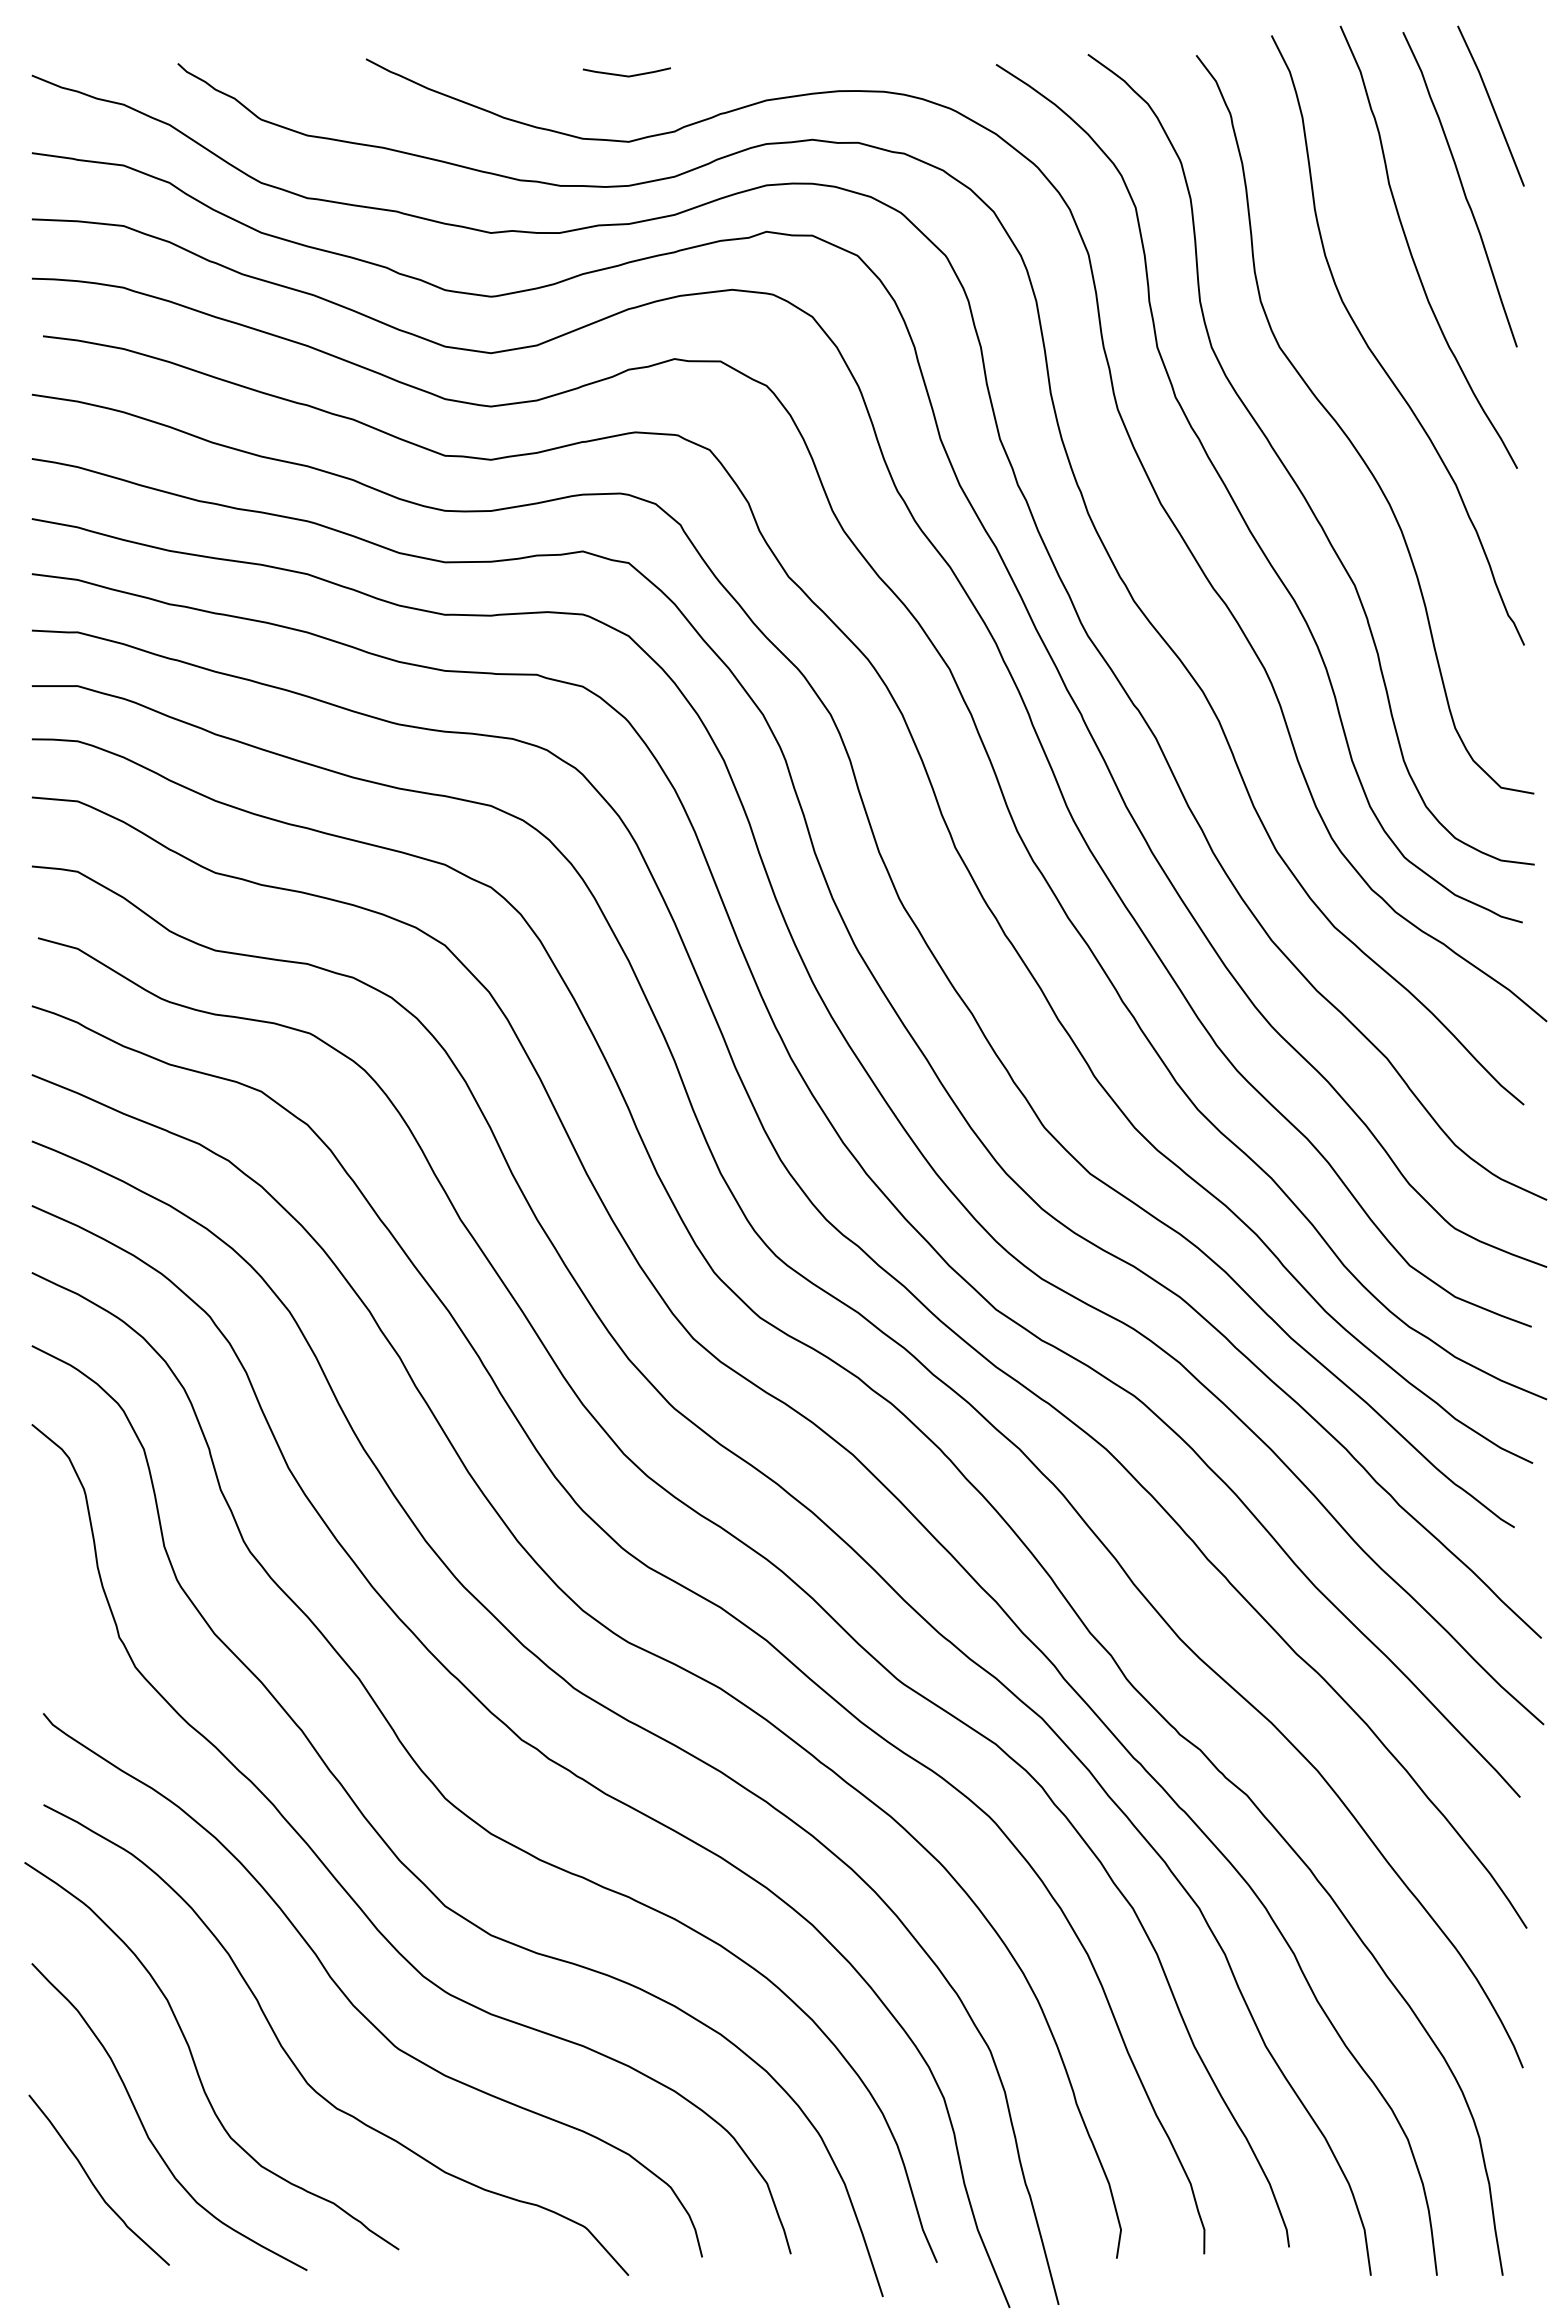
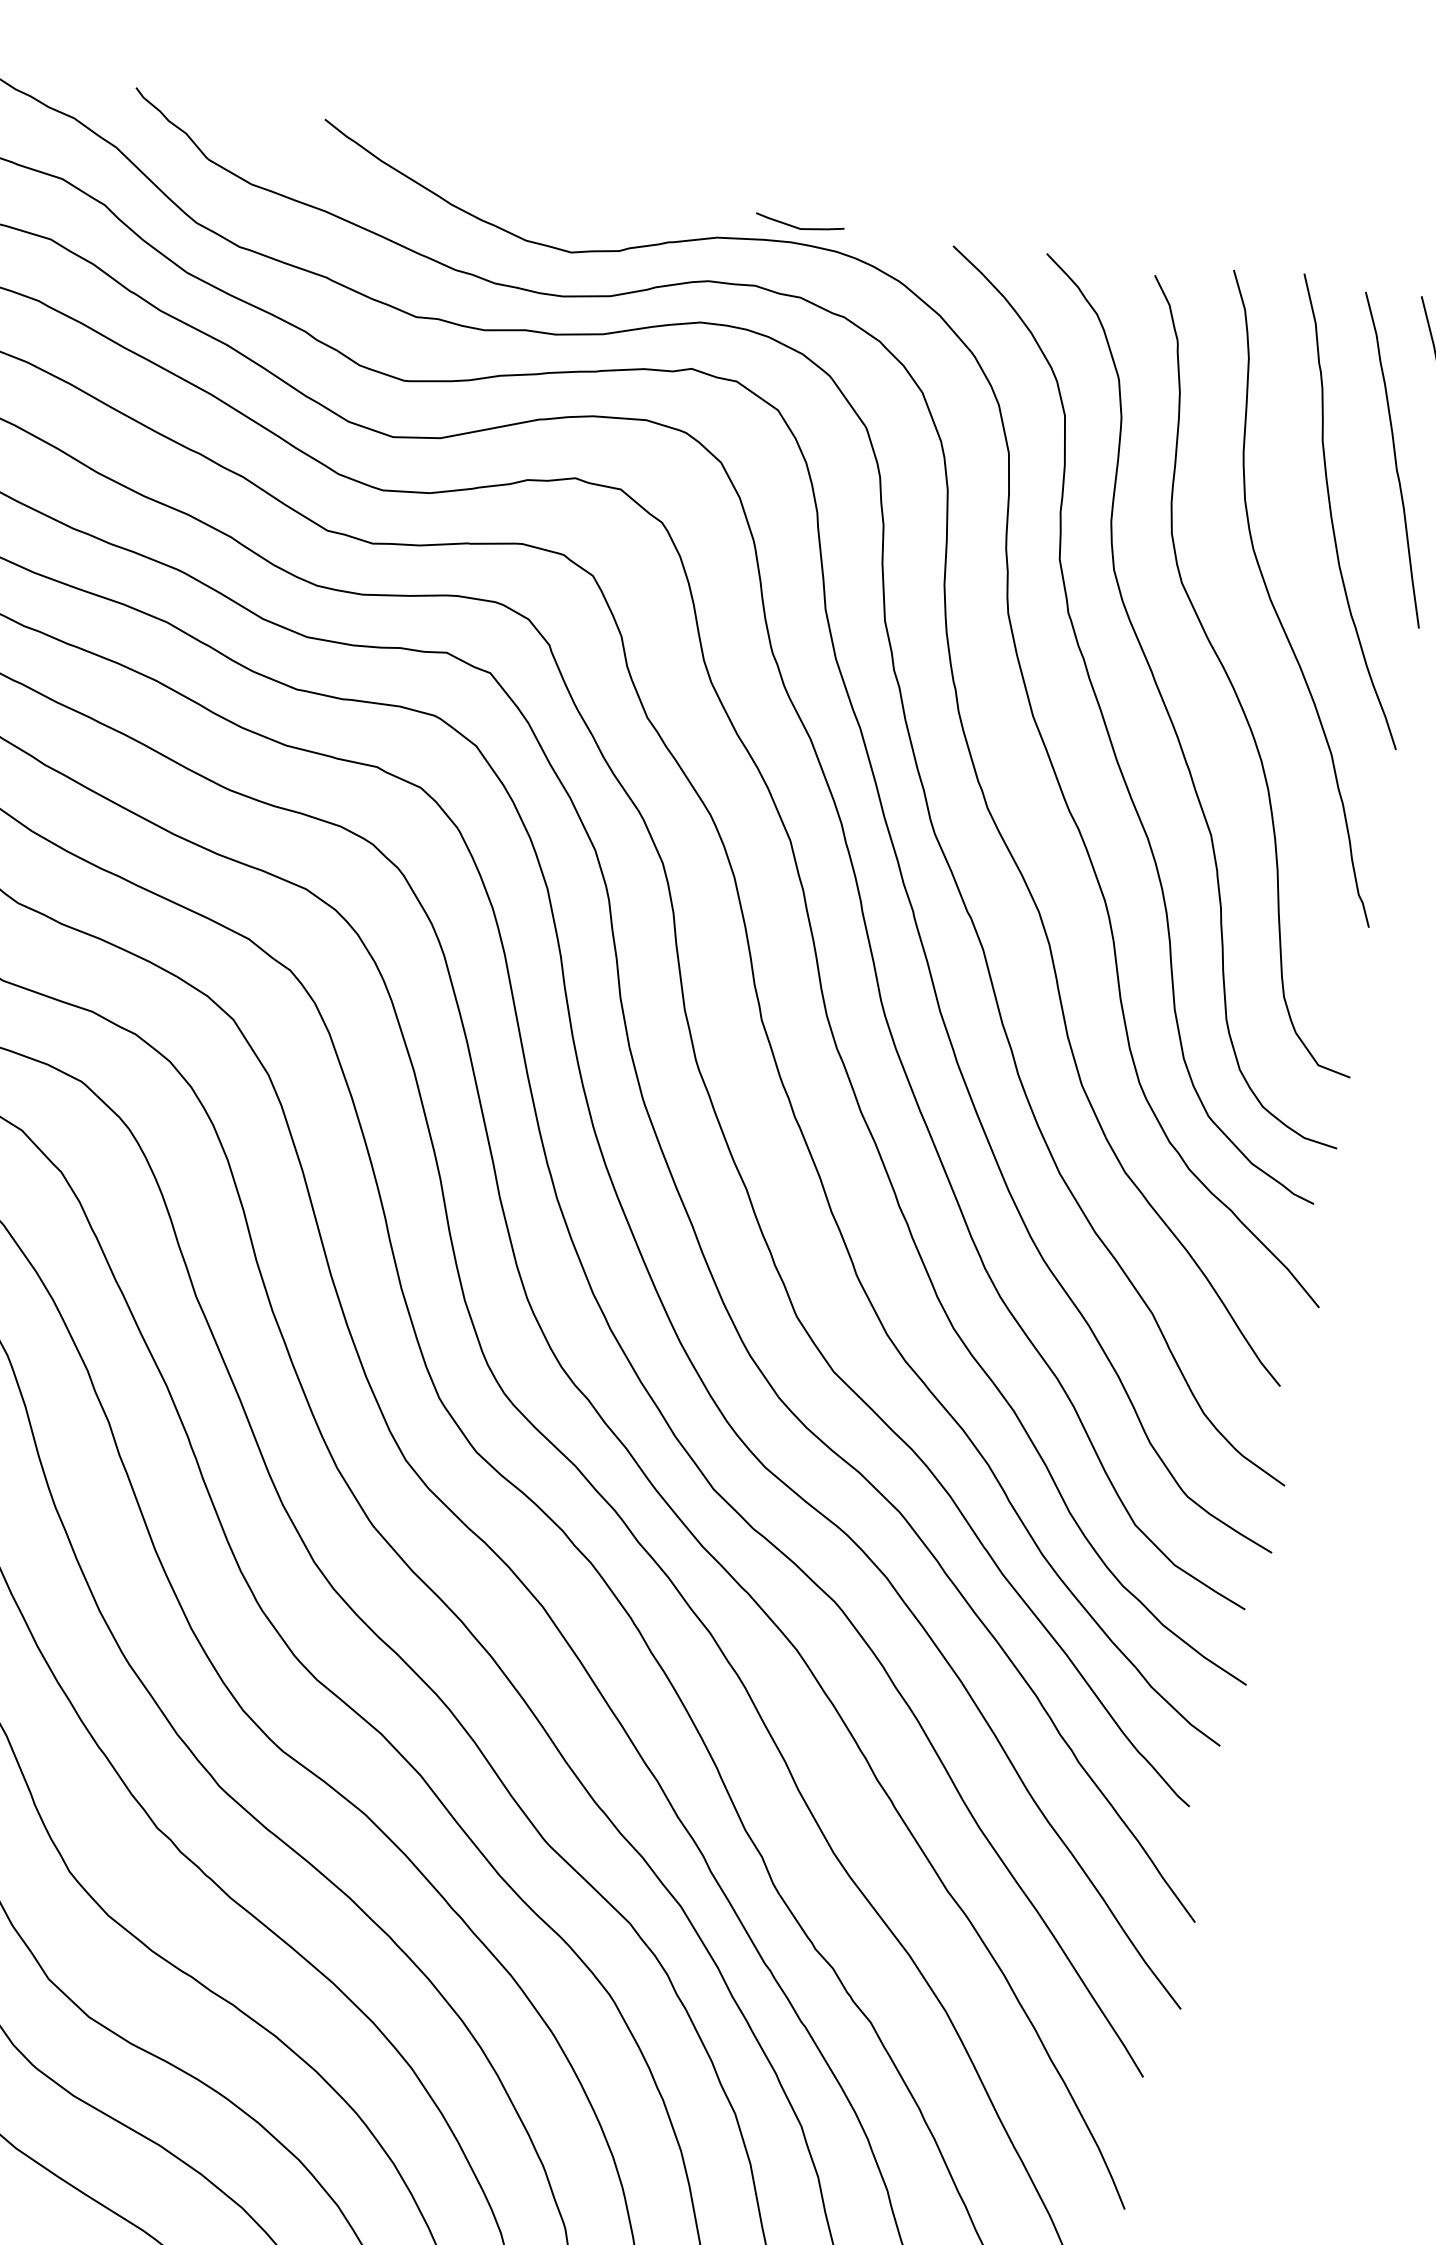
line: (626, 75) -> (798, 227), moved

